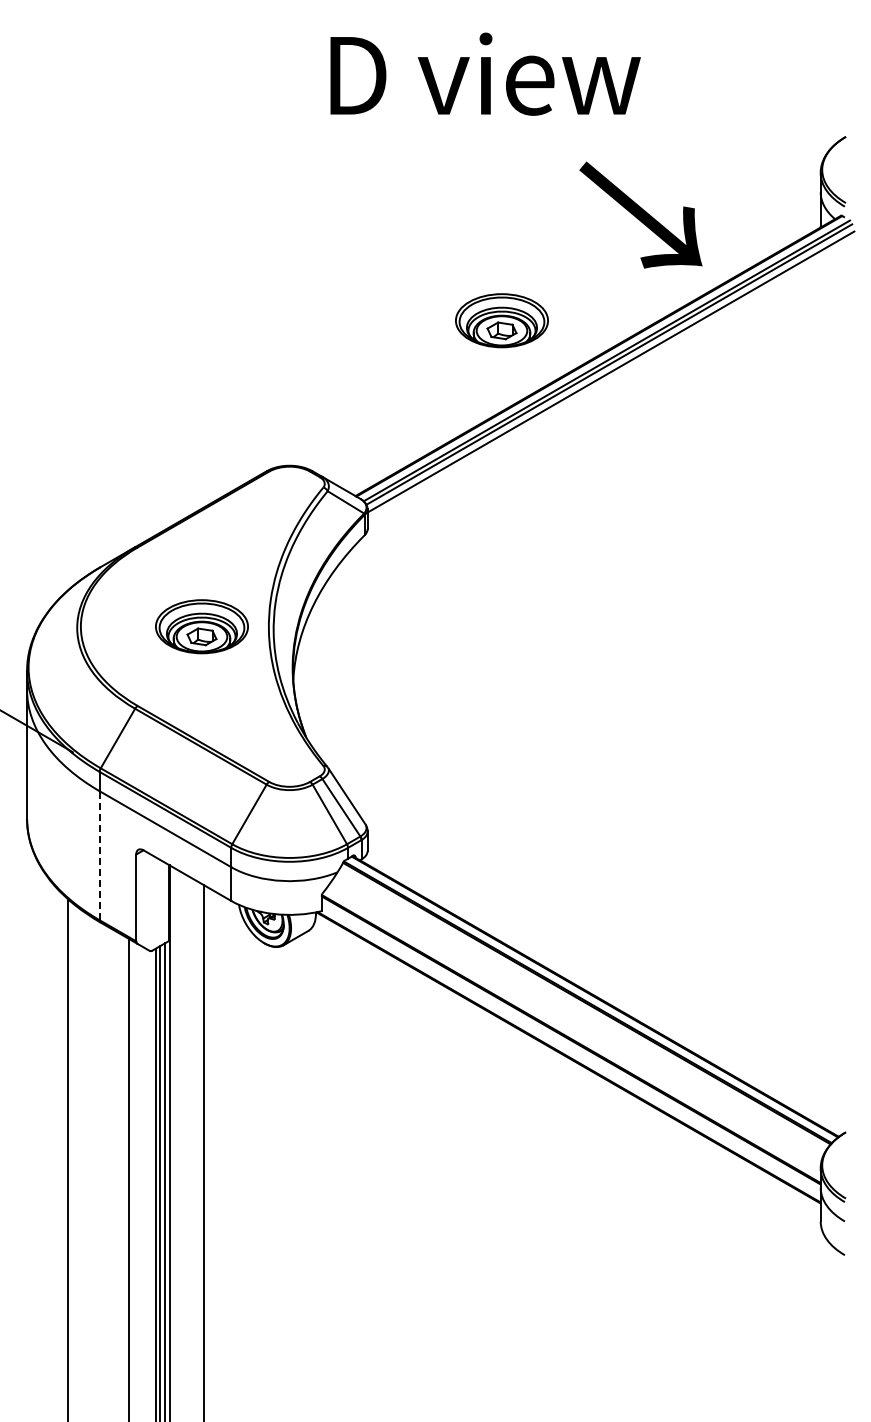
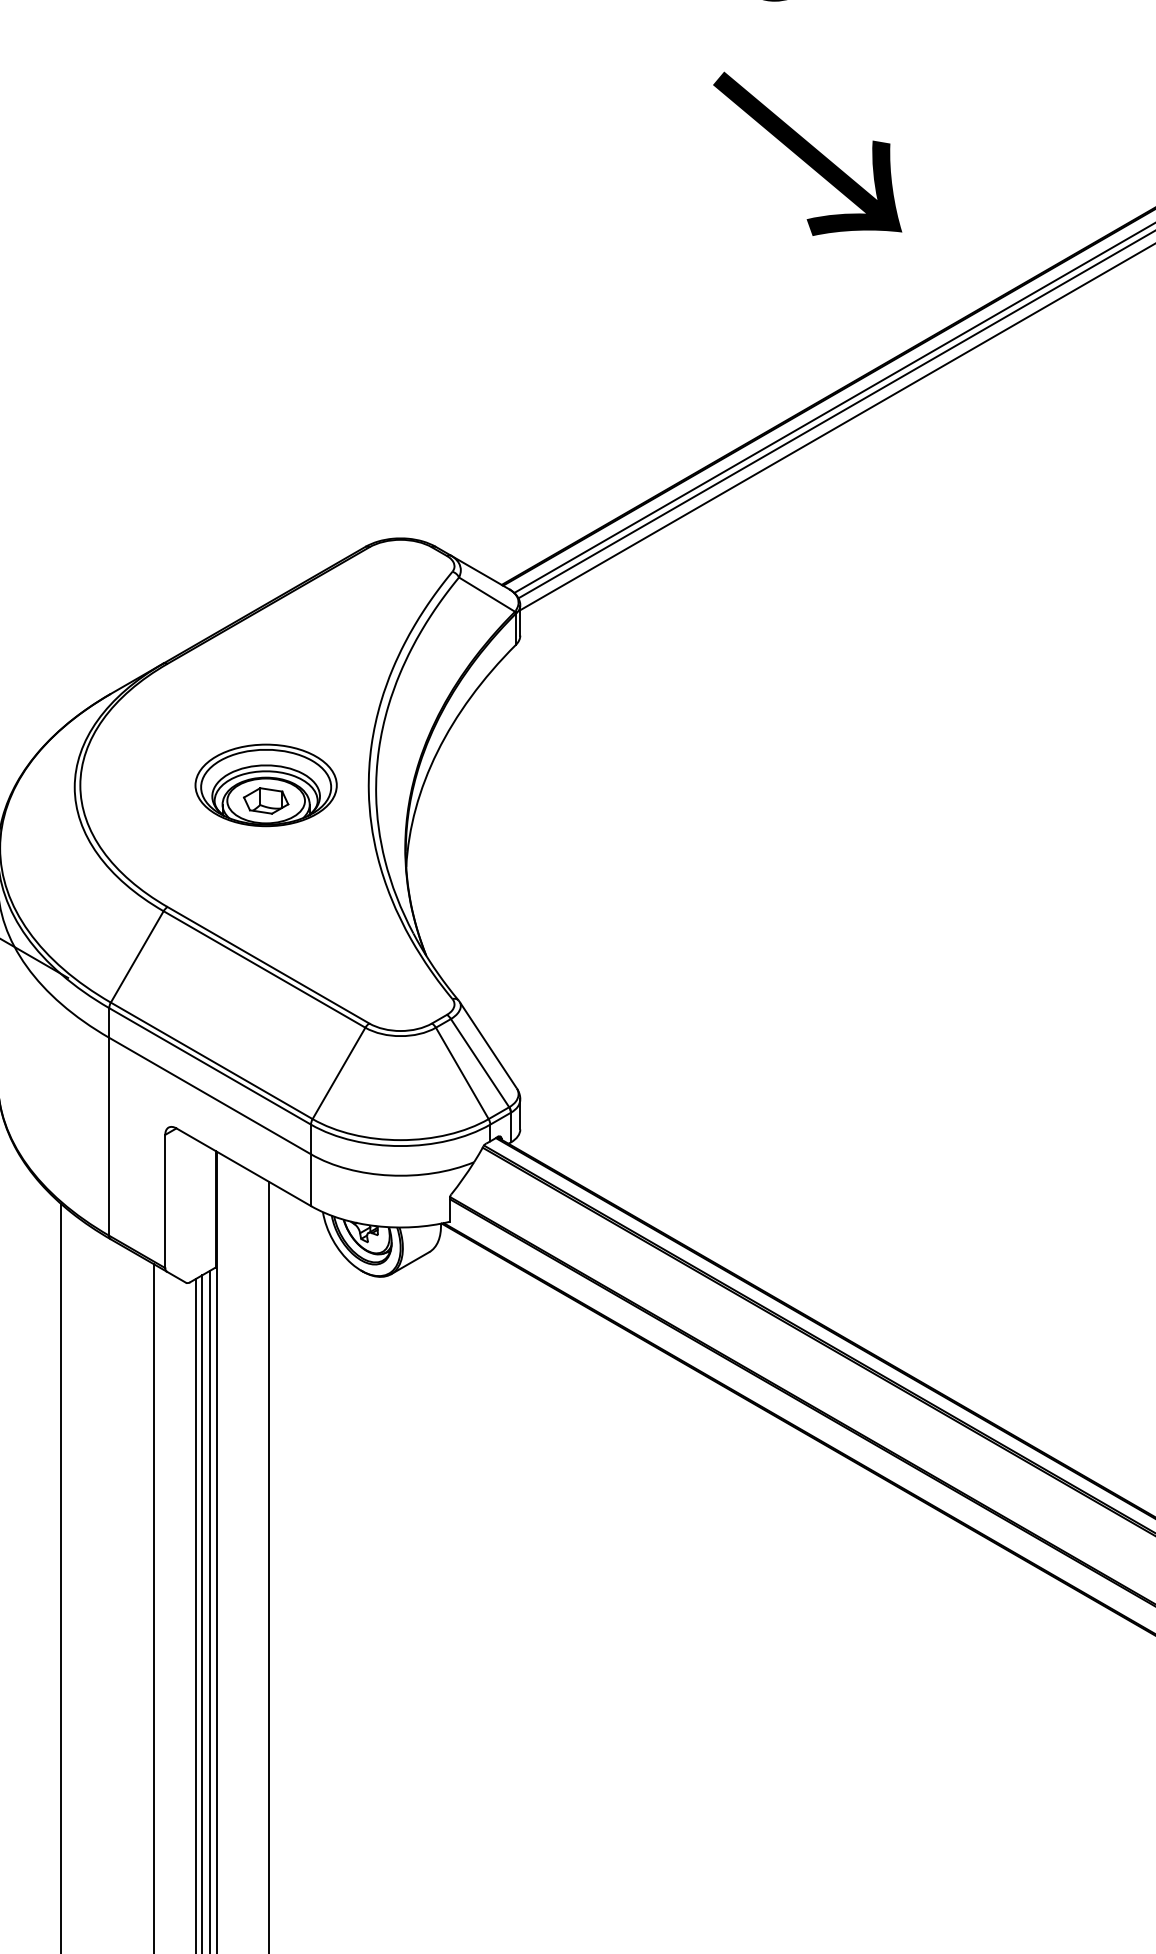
text: (640, 214) -> (806, 152), moved
part: (501, 320) -> (725, 315), removed
line: (99, 855) -> (108, 1136), dashed -> solid

